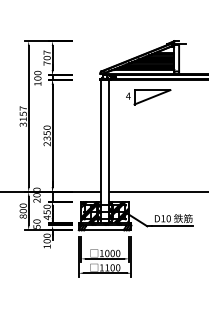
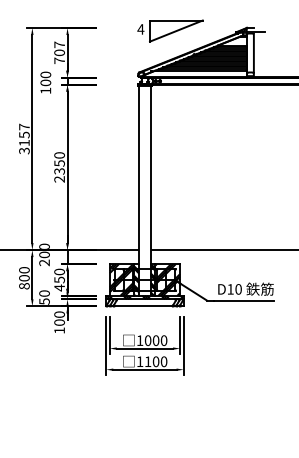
part: (148, 97) -> (170, 31), moved

